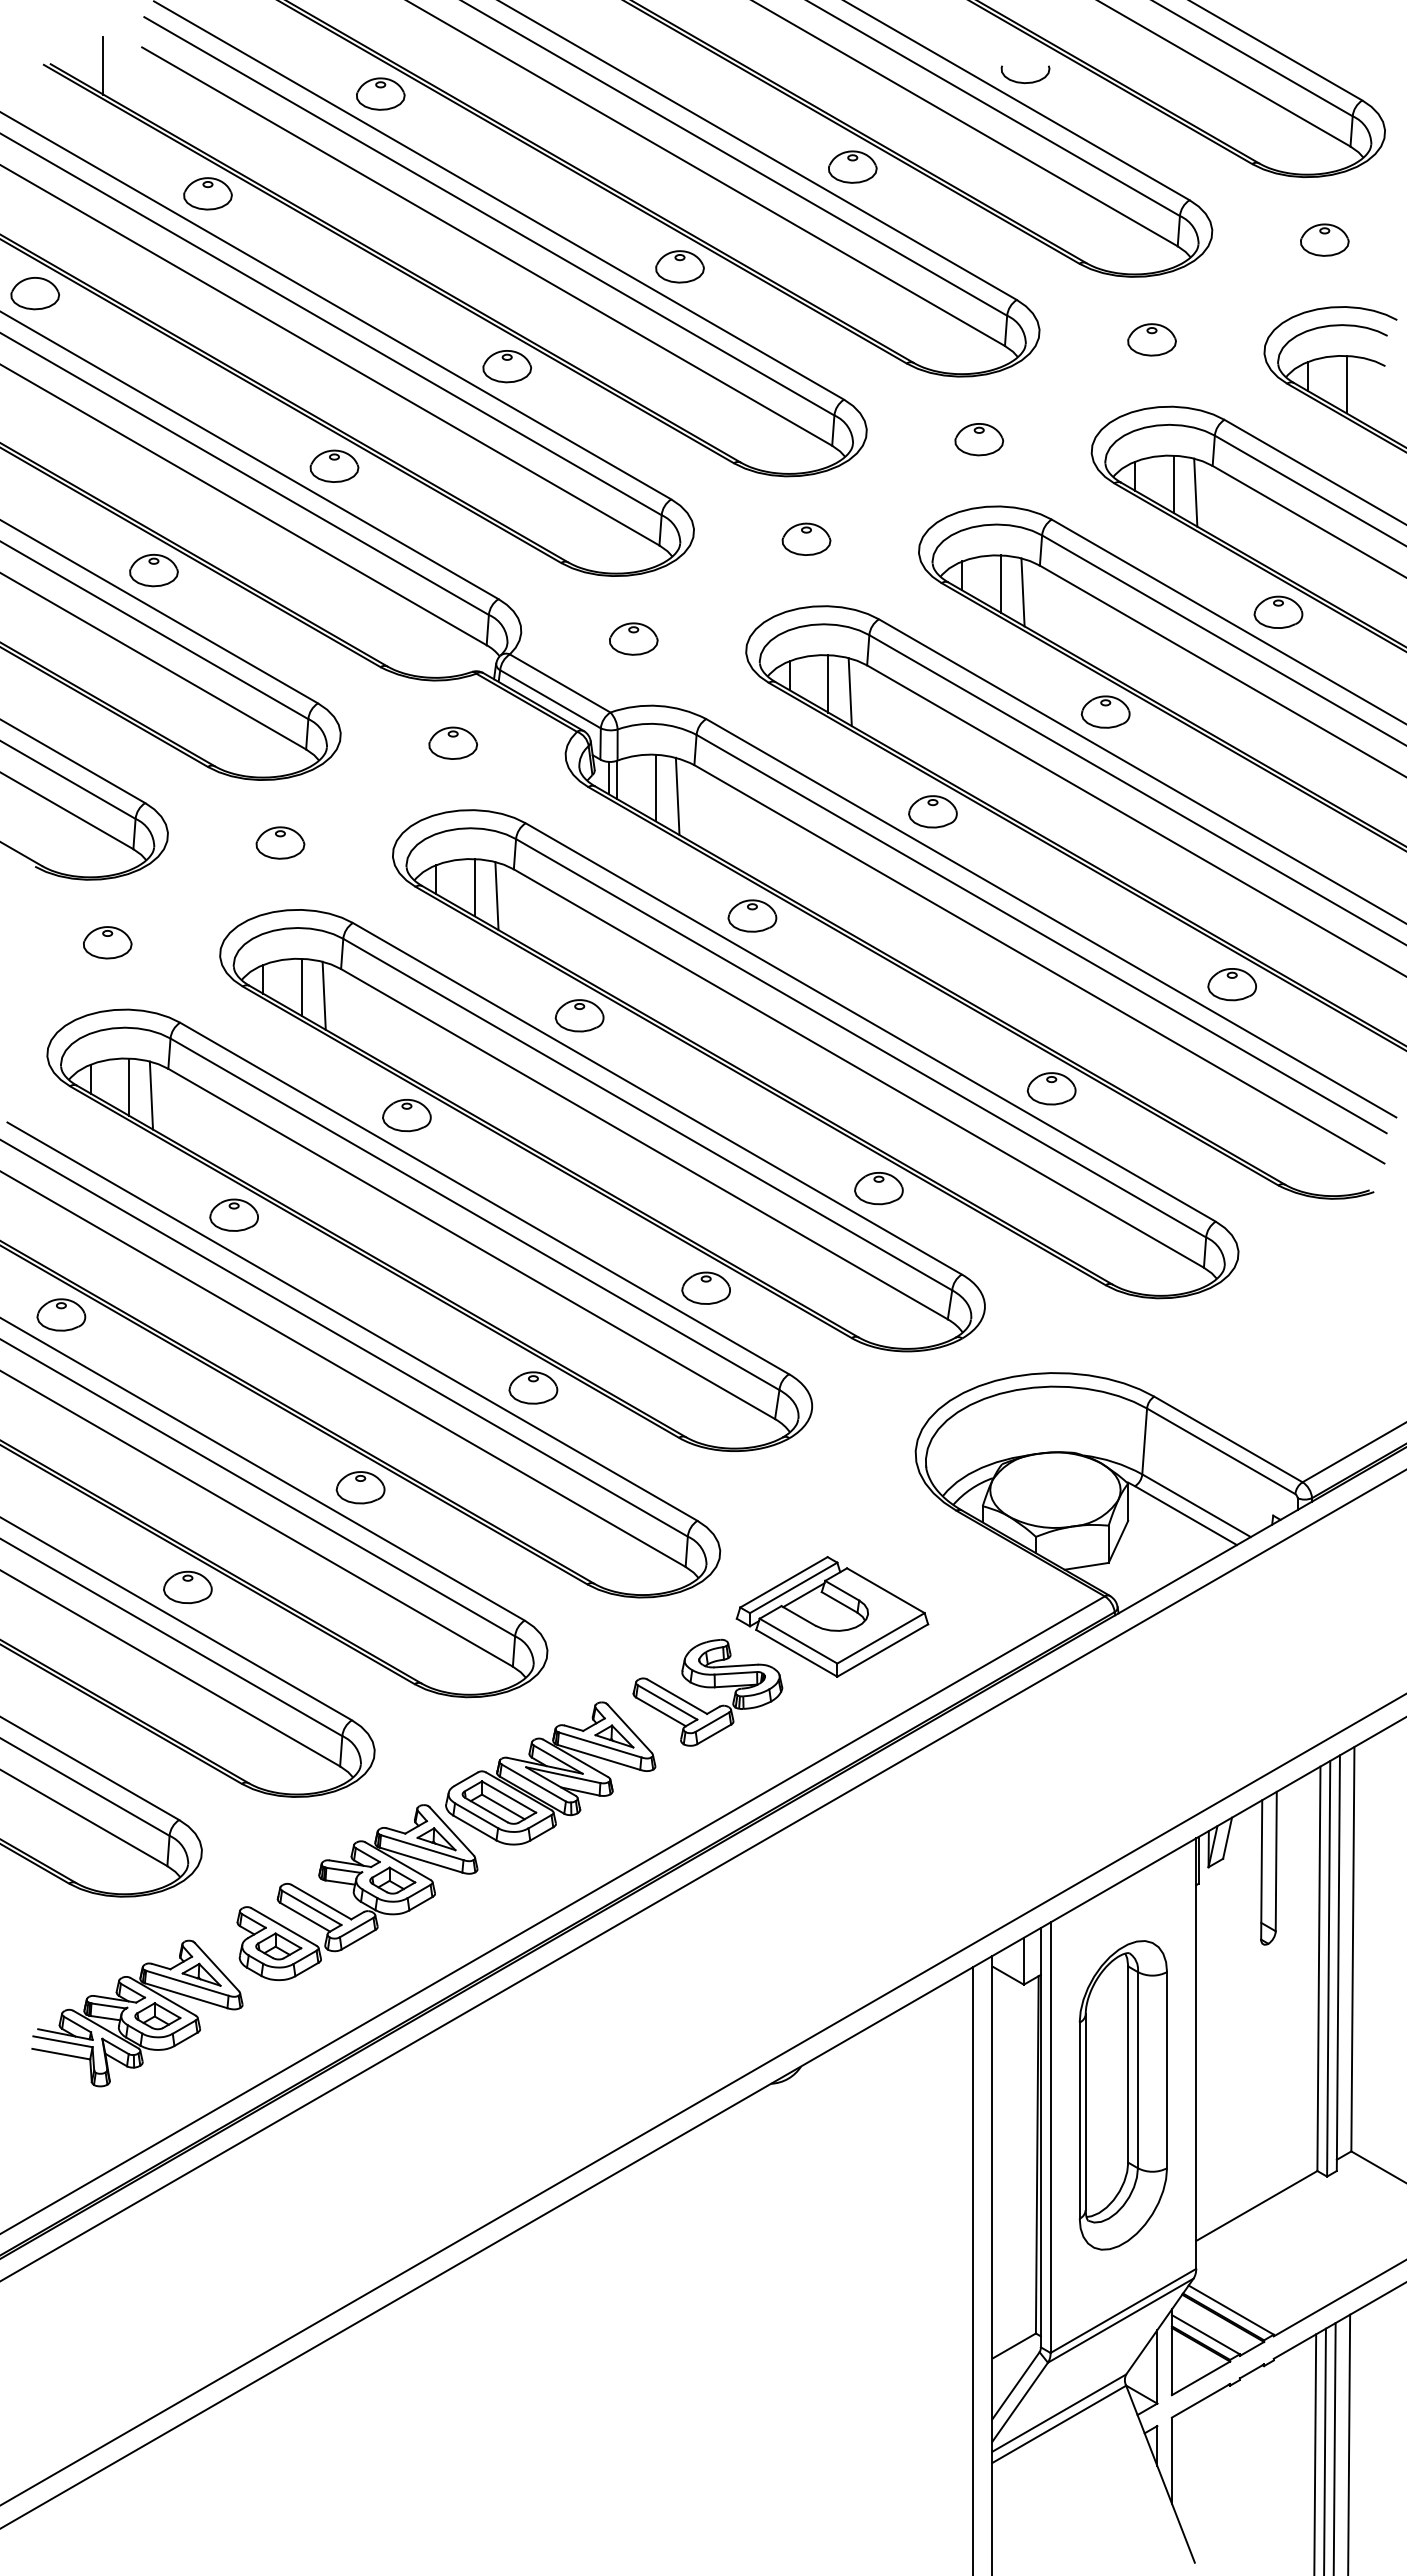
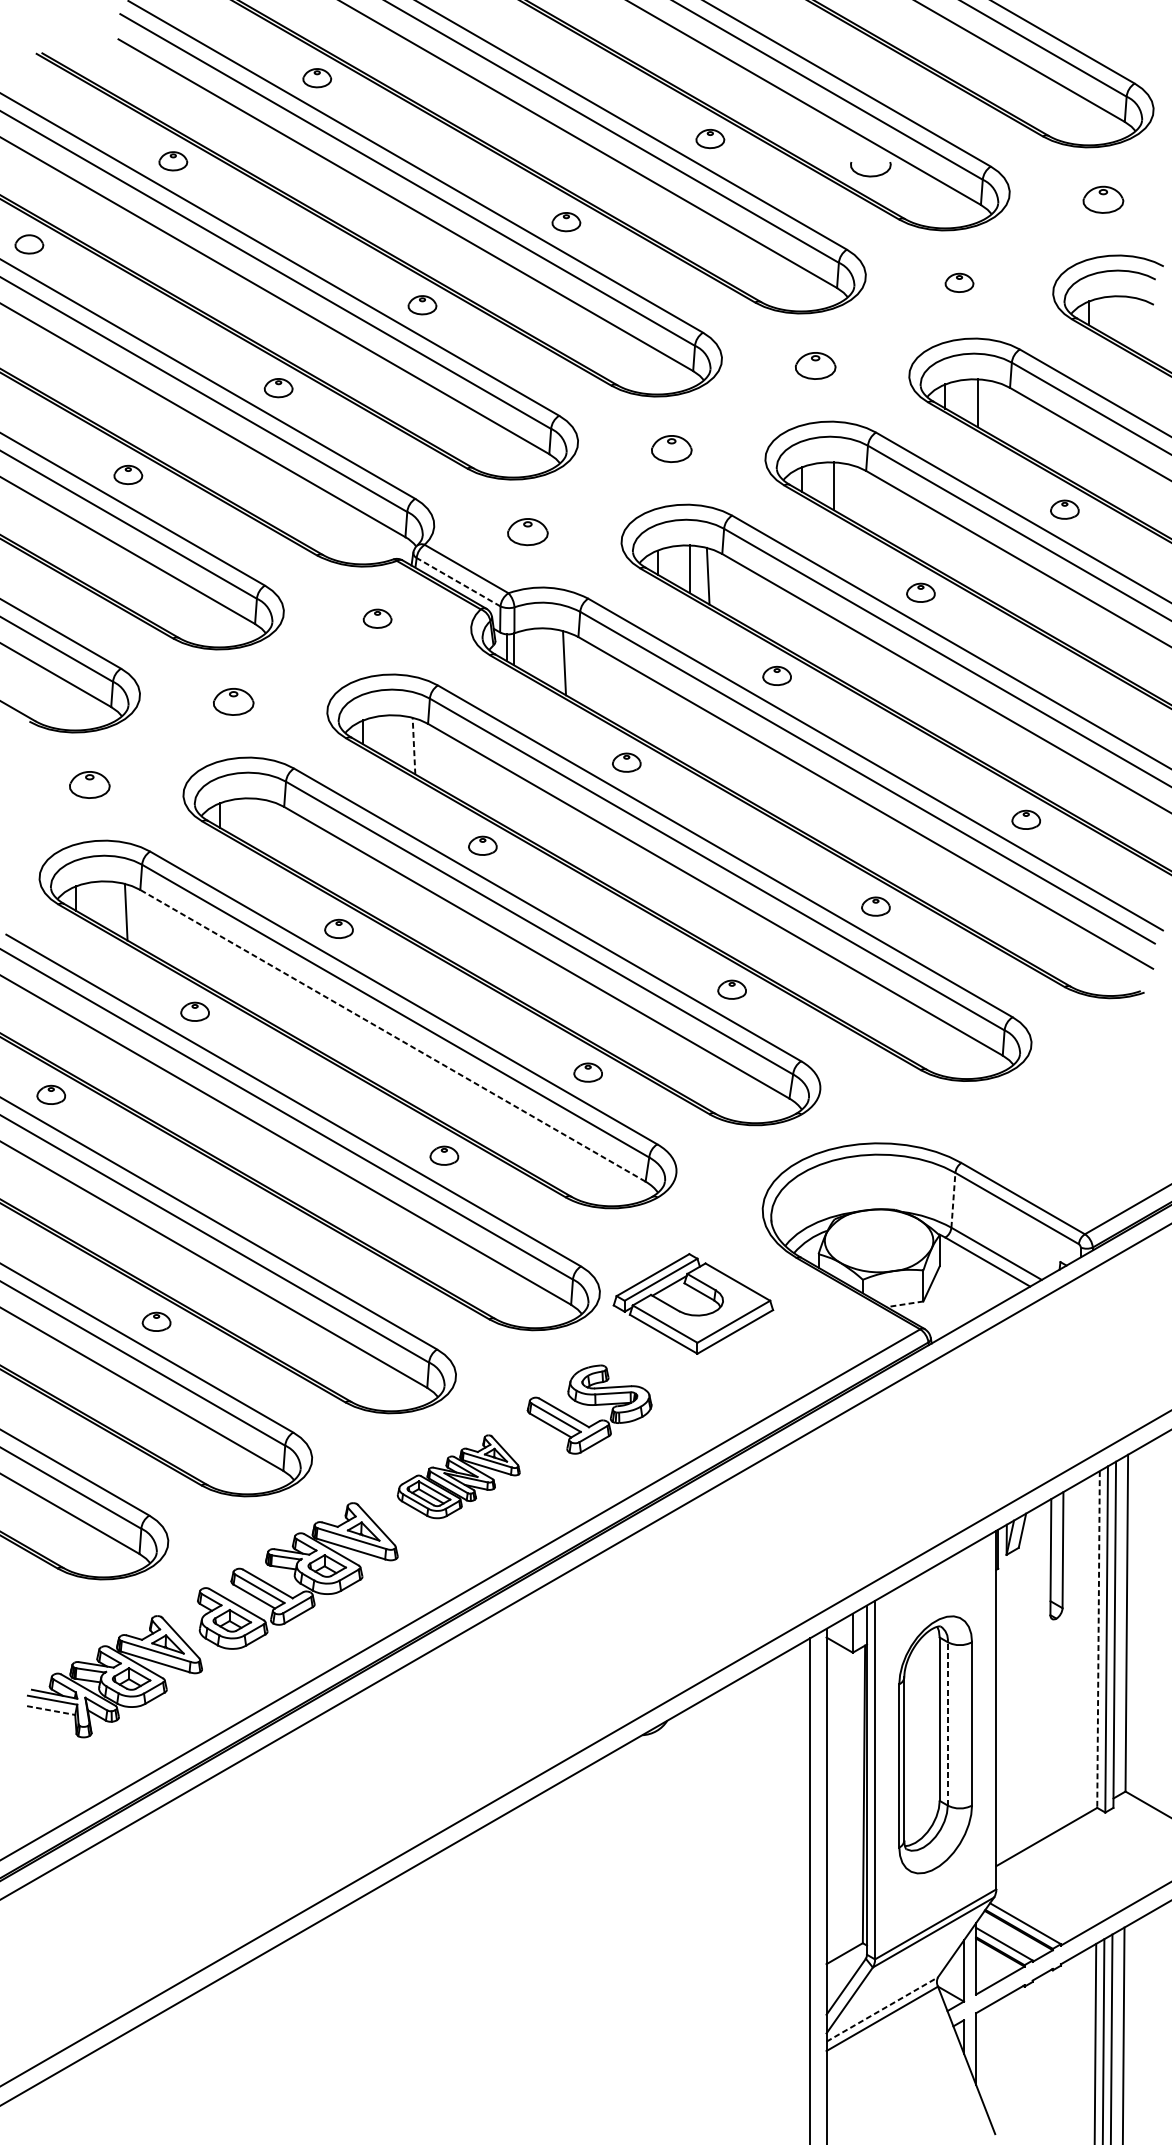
line: (103, 65) -> (86, 54), removed
curve: (1025, 82) -> (870, 175), moved
part: (380, 93) -> (317, 77), size x0.7
part: (852, 166) -> (710, 138), size x0.7
part: (207, 193) -> (172, 161), size x0.7
part: (679, 266) -> (566, 221), size x0.7
part: (34, 293) -> (28, 244), size x0.7
part: (1151, 339) -> (959, 282), size x0.7
part: (506, 366) -> (421, 305), size x0.7
line: (1346, 384) -> (1121, 320), removed
part: (334, 465) -> (278, 387), size x0.7
line: (1195, 492) -> (995, 410), removed
part: (153, 570) -> (127, 474), size x0.7
line: (1022, 592) -> (851, 493), removed
part: (1278, 611) -> (1064, 509), size x0.7
line: (550, 699) -> (458, 582), solid -> dashed
part: (1105, 711) -> (920, 592), size x0.7
part: (453, 742) -> (377, 618), size x0.7
line: (655, 787) -> (546, 655), removed
part: (932, 811) -> (776, 675), size x0.7
line: (475, 887) -> (396, 738), removed
line: (496, 895) -> (413, 745), solid -> dashed
part: (752, 915) -> (626, 762), size x0.7
part: (1231, 984) -> (1025, 819), size x0.7
line: (302, 987) -> (252, 822), removed
line: (323, 995) -> (269, 828), removed
part: (579, 1015) -> (482, 845), size x0.7
line: (129, 1086) -> (107, 904), removed
part: (1051, 1088) -> (875, 906), size x0.7
part: (406, 1115) -> (338, 928), size x0.7
part: (878, 1188) -> (731, 989), size x0.7
part: (233, 1214) -> (194, 1011), size x0.7
line: (471, 1243) -> (392, 1035), solid -> dashed
part: (705, 1287) -> (587, 1072), size x0.7
part: (61, 1314) -> (51, 1094), size x0.7
part: (533, 1387) -> (444, 1155), size x0.7
line: (1144, 1440) -> (953, 1199), solid -> dashed
part: (360, 1487) -> (300, 1238), removed
line: (1086, 1566) -> (904, 1304), solid -> dashed
part: (187, 1587) -> (156, 1321), size x0.7
part: (832, 1616) -> (693, 1303), moved
part: (550, 1773) -> (458, 1476), size x0.7
line: (1318, 1969) -> (1098, 1640), solid -> dashed
line: (61, 2054) -> (51, 1710), solid -> dashed
line: (1137, 2069) -> (947, 1723), solid -> dashed
line: (1059, 2412) -> (882, 2008), solid -> dashed

